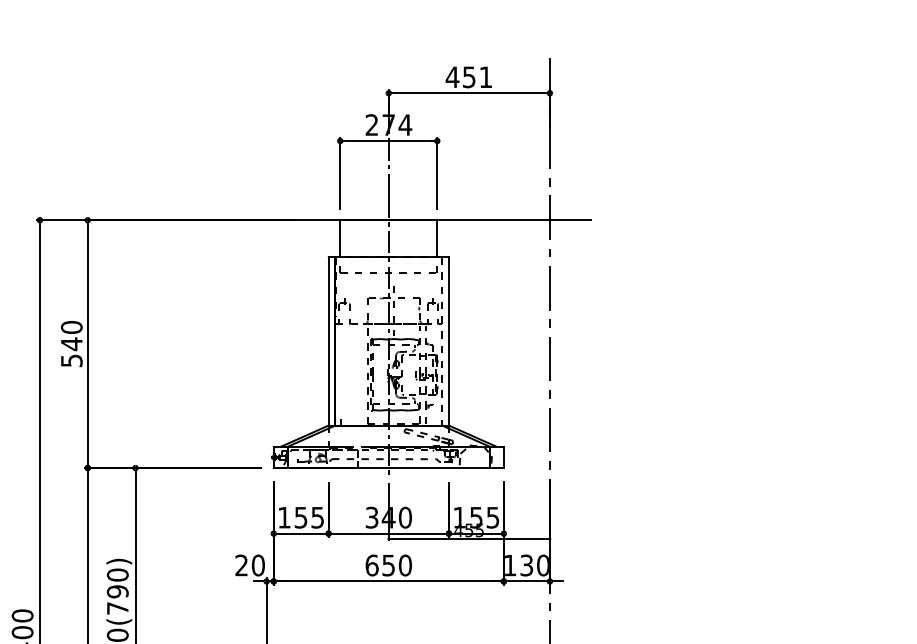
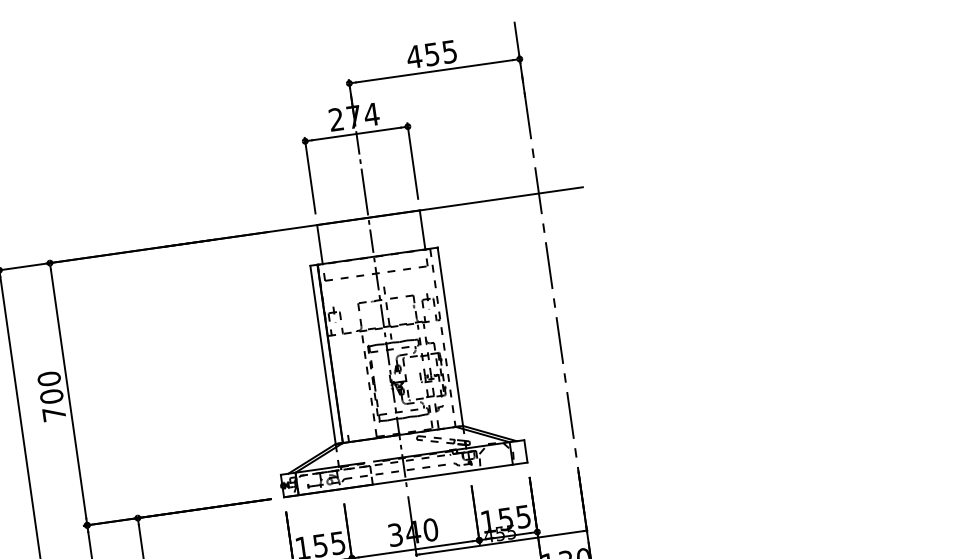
text: (485, 77) -> (449, 52), 451 -> 455
text: (71, 352) -> (52, 405), 540 -> 700

